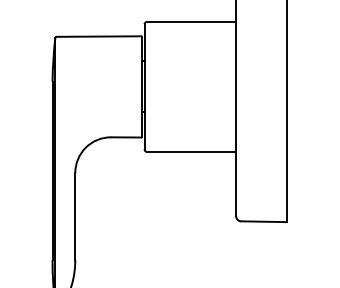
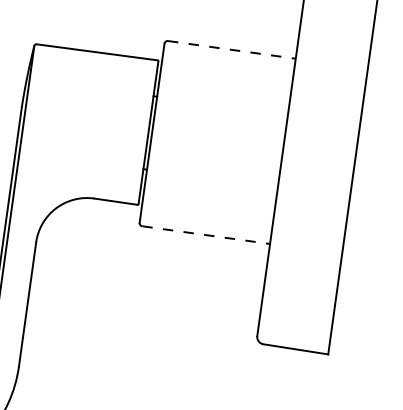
line: (191, 22) -> (231, 50), solid -> dashed
line: (191, 151) -> (206, 234), solid -> dashed

